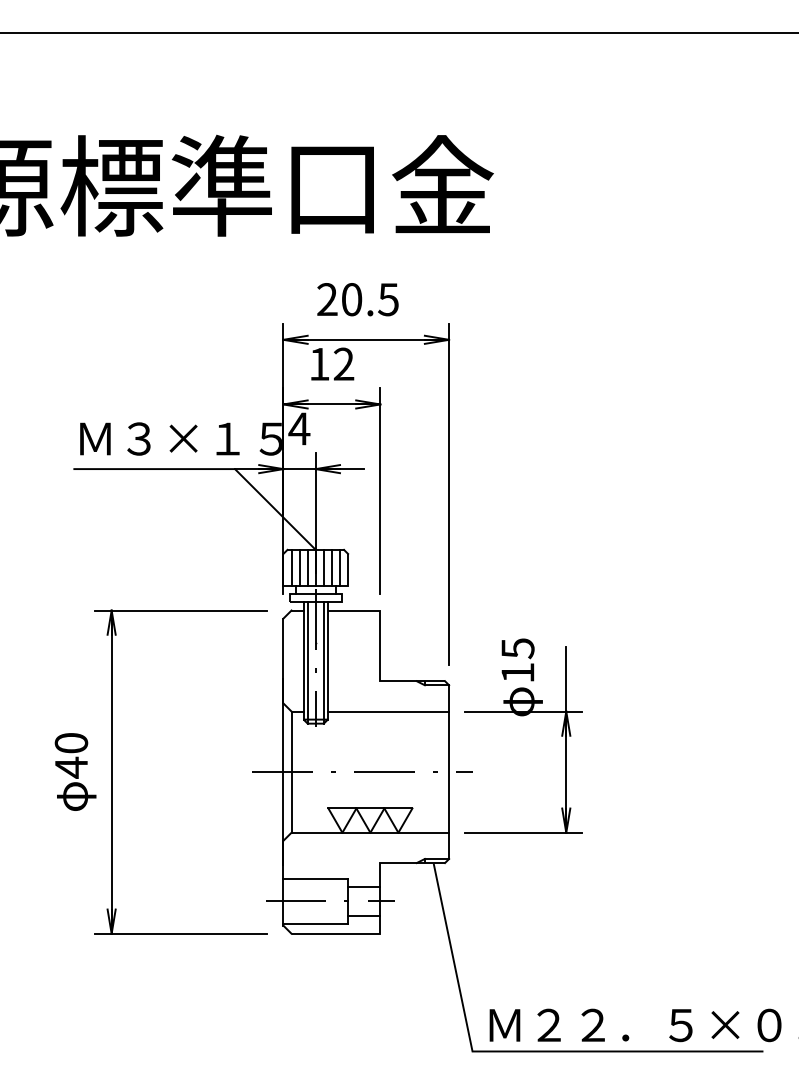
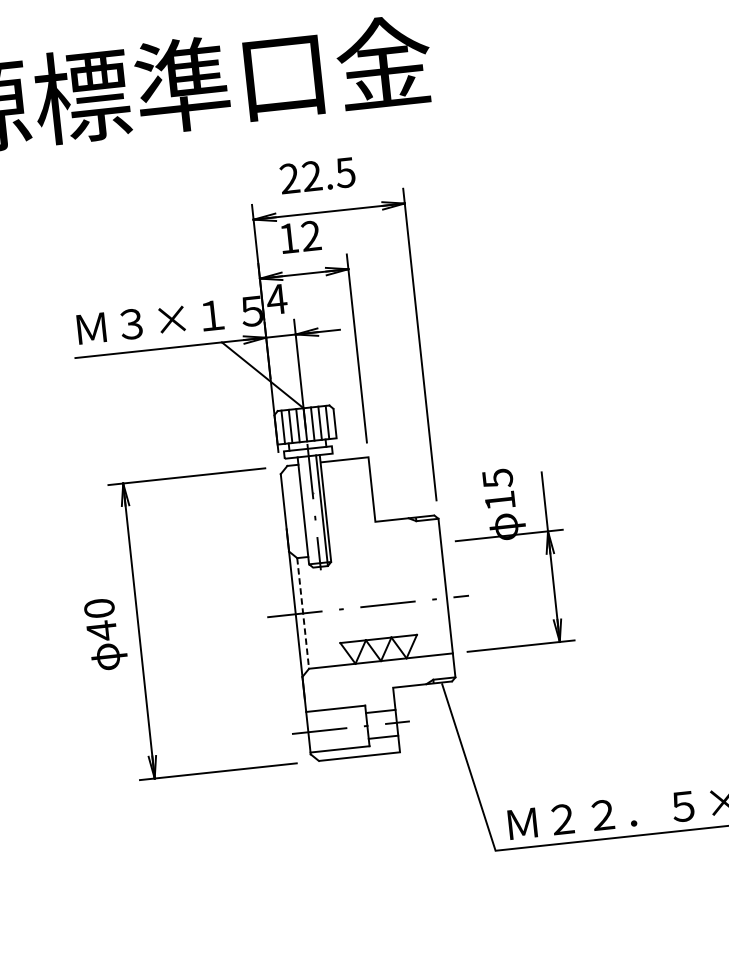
text: (351, 299) -> (311, 176), 20.5 -> 22.5
line: (307, 662) -> (307, 511), removed
line: (388, 711) -> (385, 548), removed
line: (291, 772) -> (303, 613), solid -> dashed

